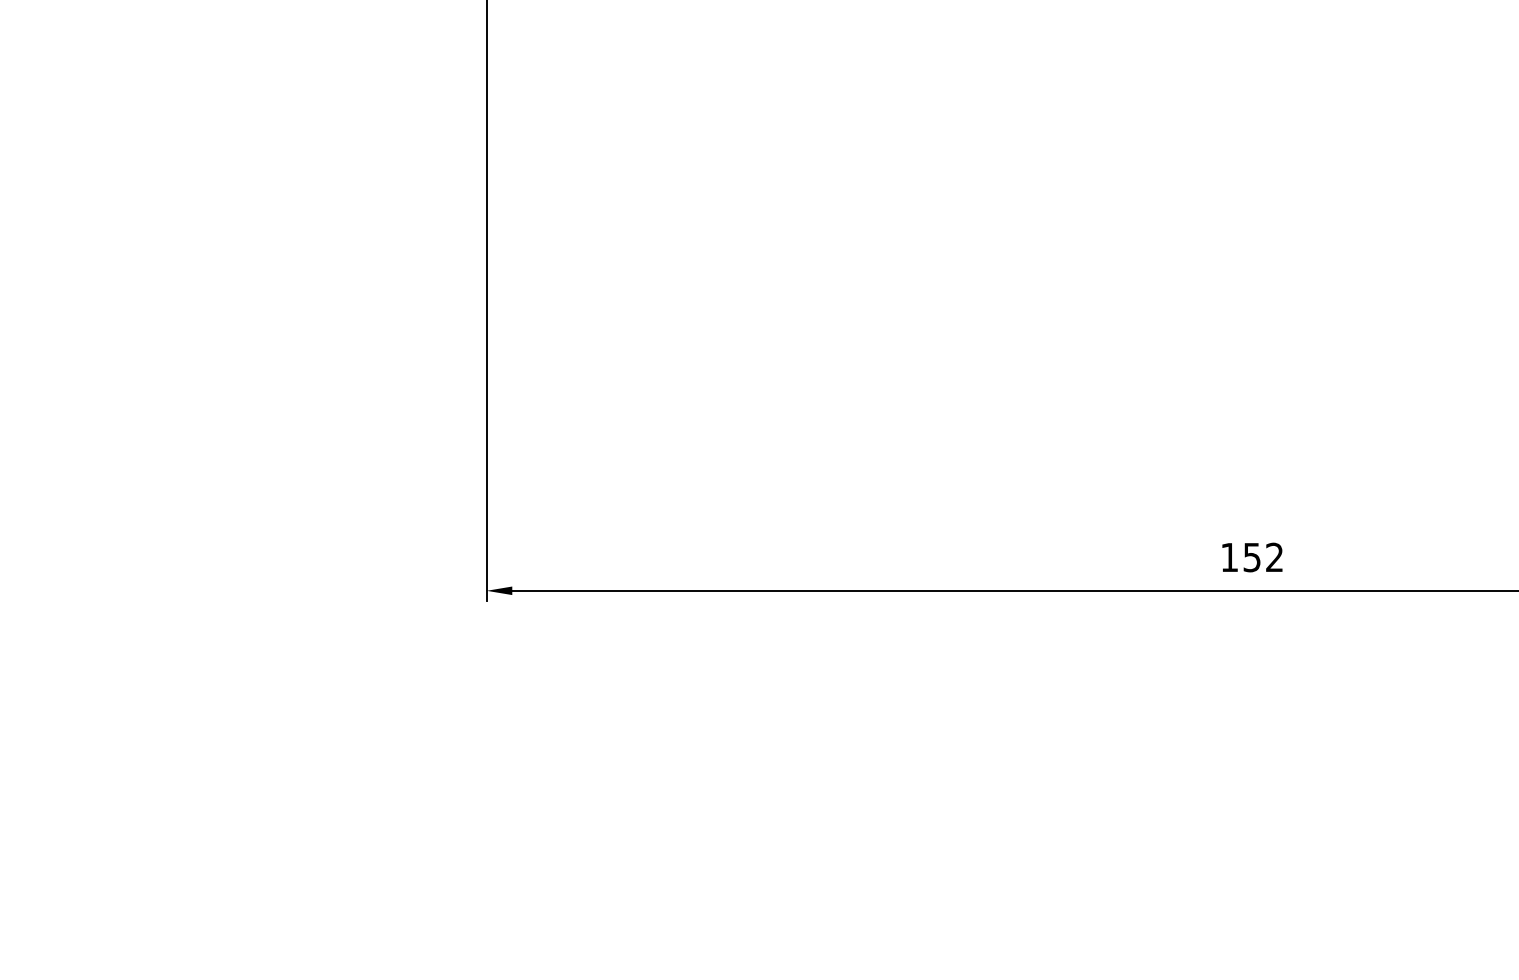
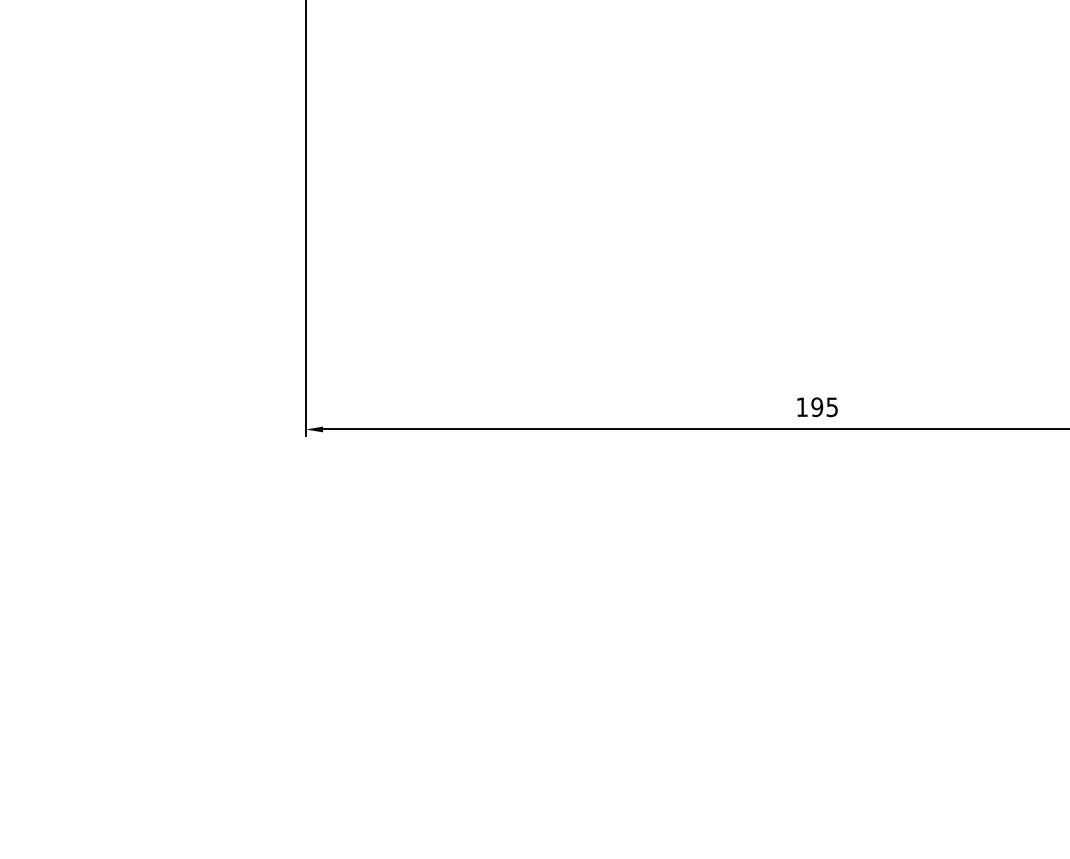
text: (1263, 557) -> (824, 407), 152 -> 195

